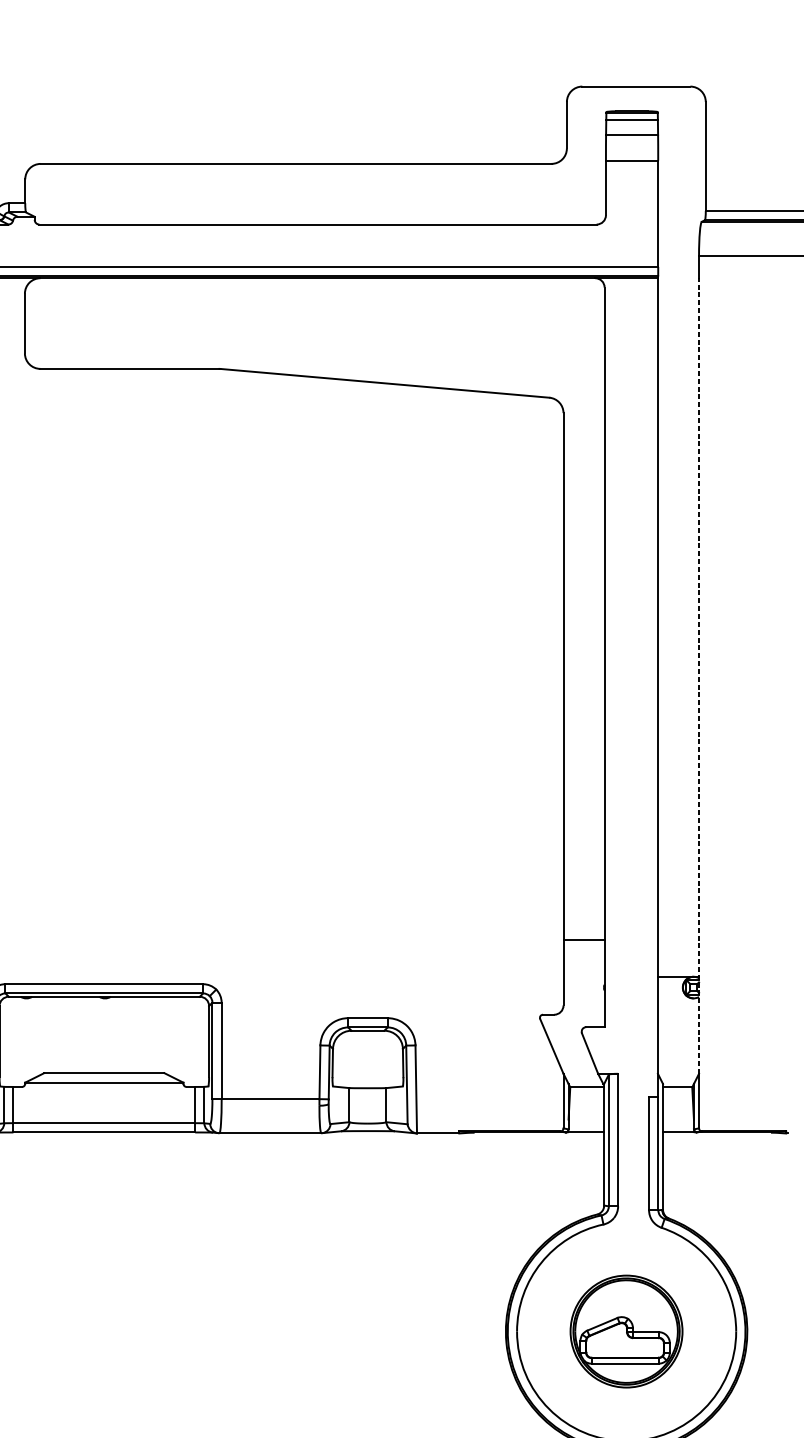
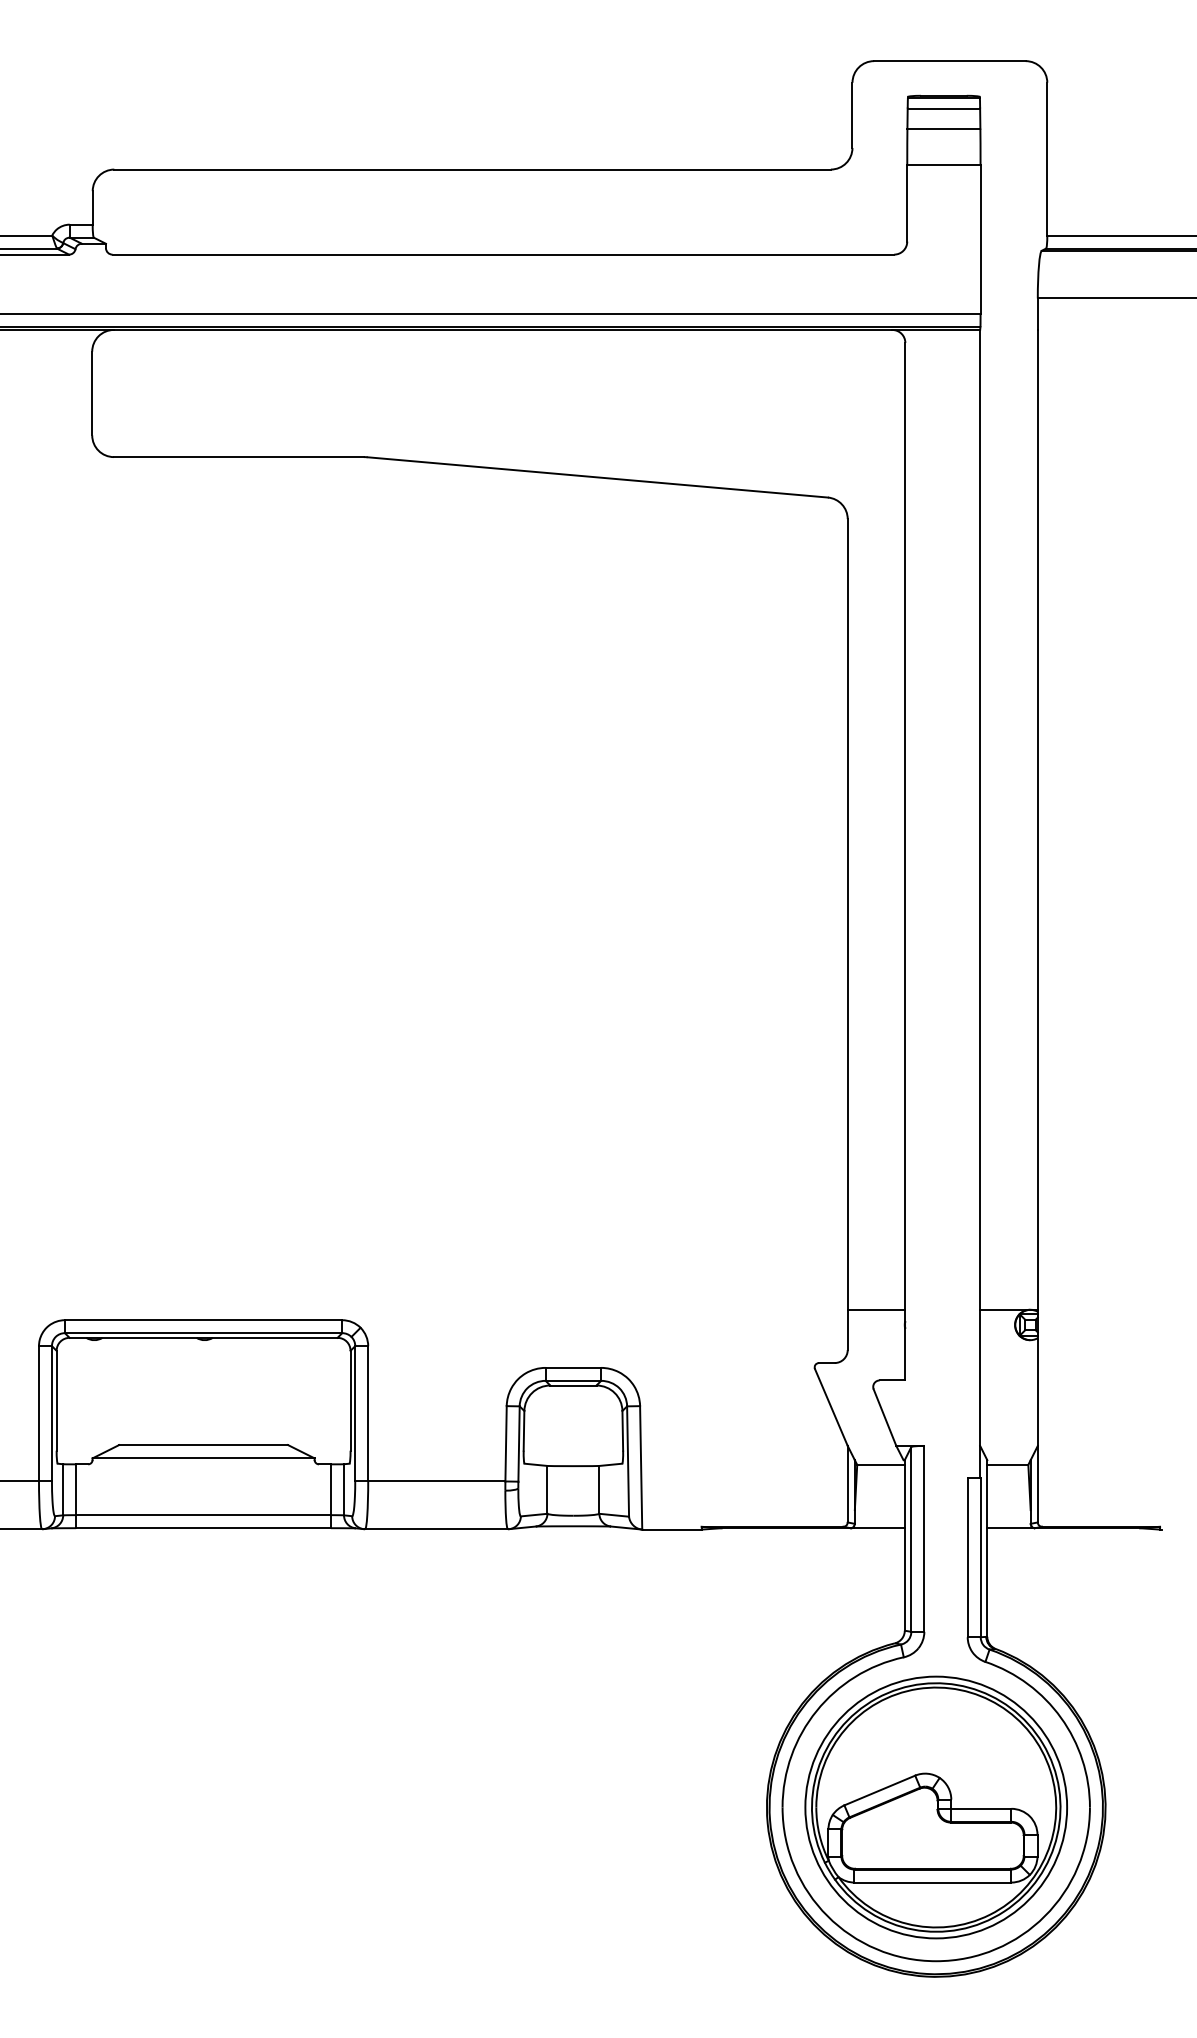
line: (698, 675) -> (1037, 887), dashed -> solid
line: (584, 940) -> (876, 1309), moved
part: (626, 1331) -> (935, 1807), size x1.67

